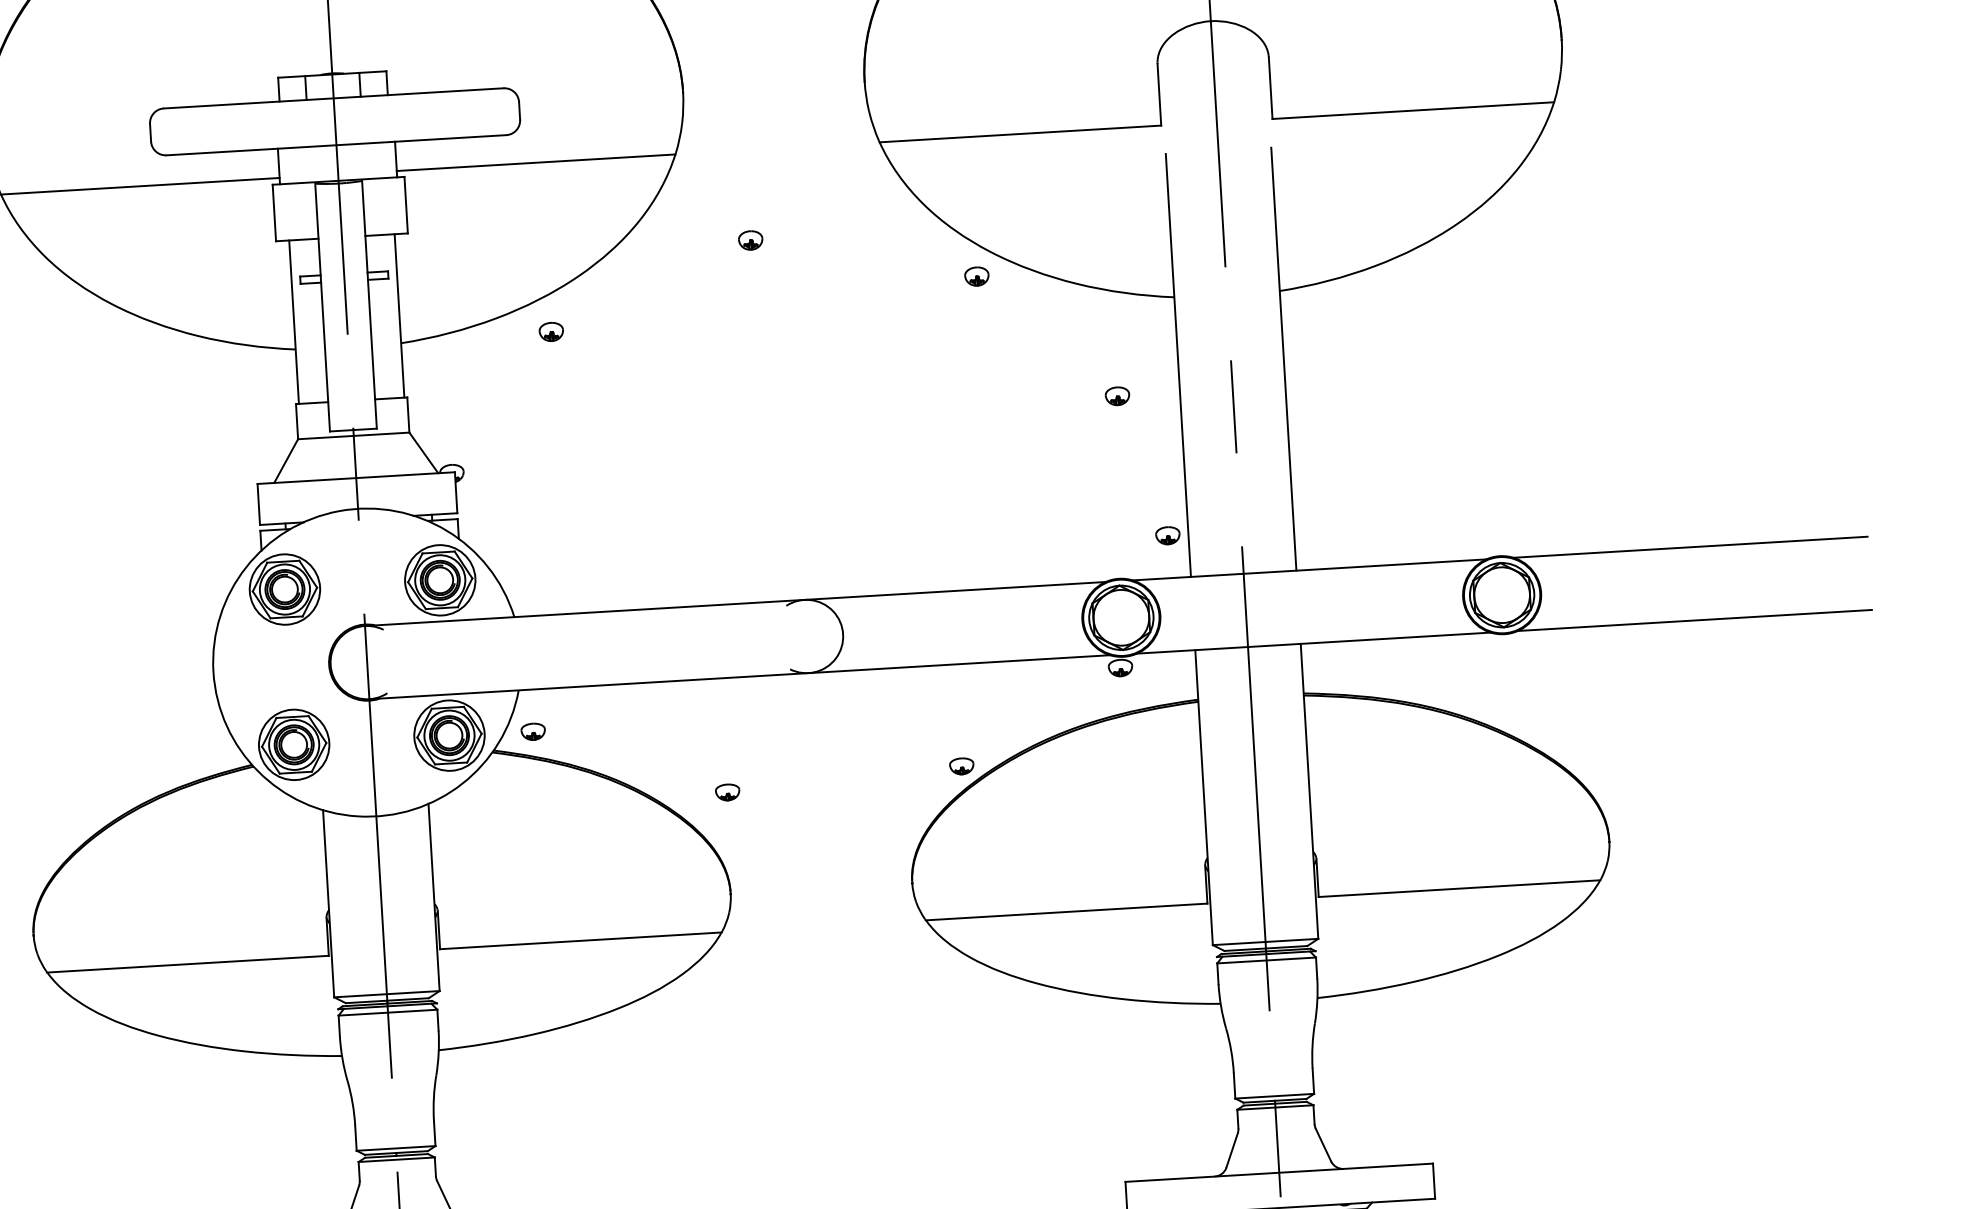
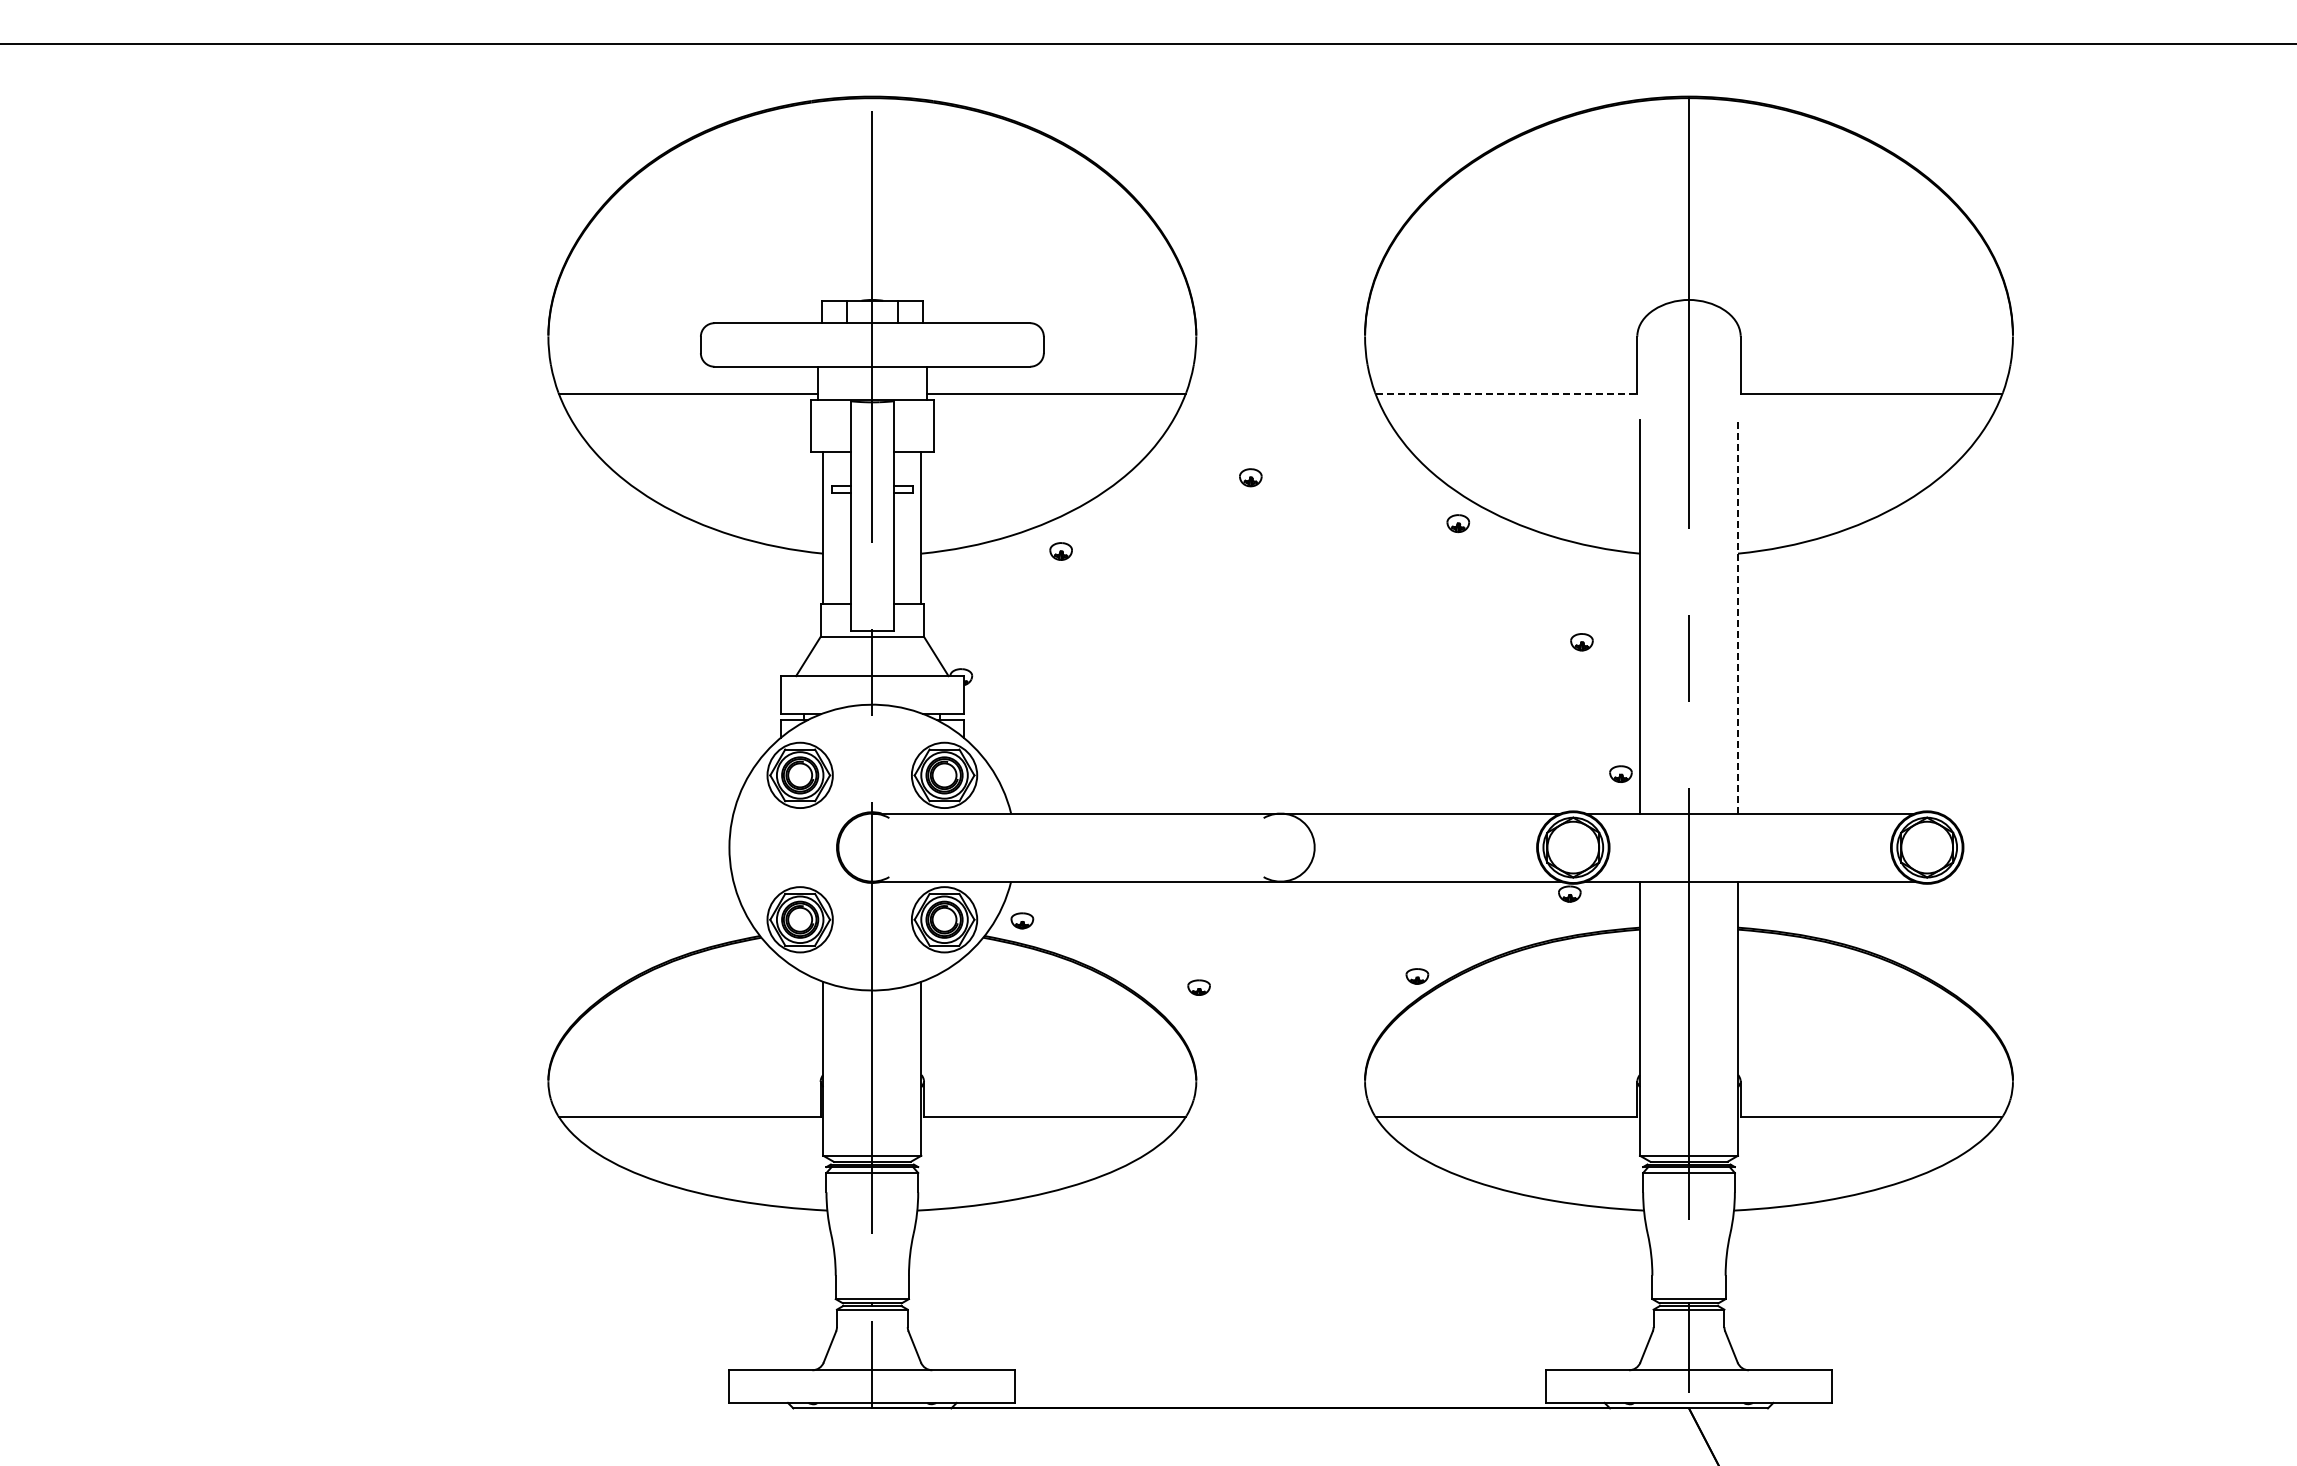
line: (1020, 133) -> (1506, 393), solid -> dashed
line: (1284, 359) -> (1738, 617), solid -> dashed
line: (1689, 547) -> (2103, 813), removed
line: (1693, 620) -> (2103, 881), removed

